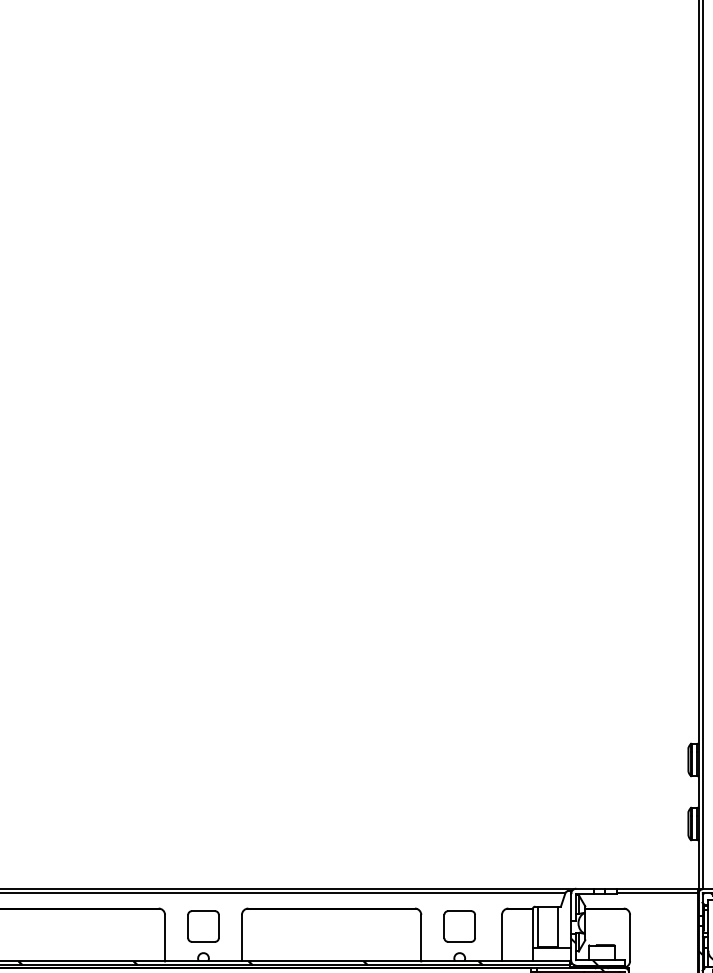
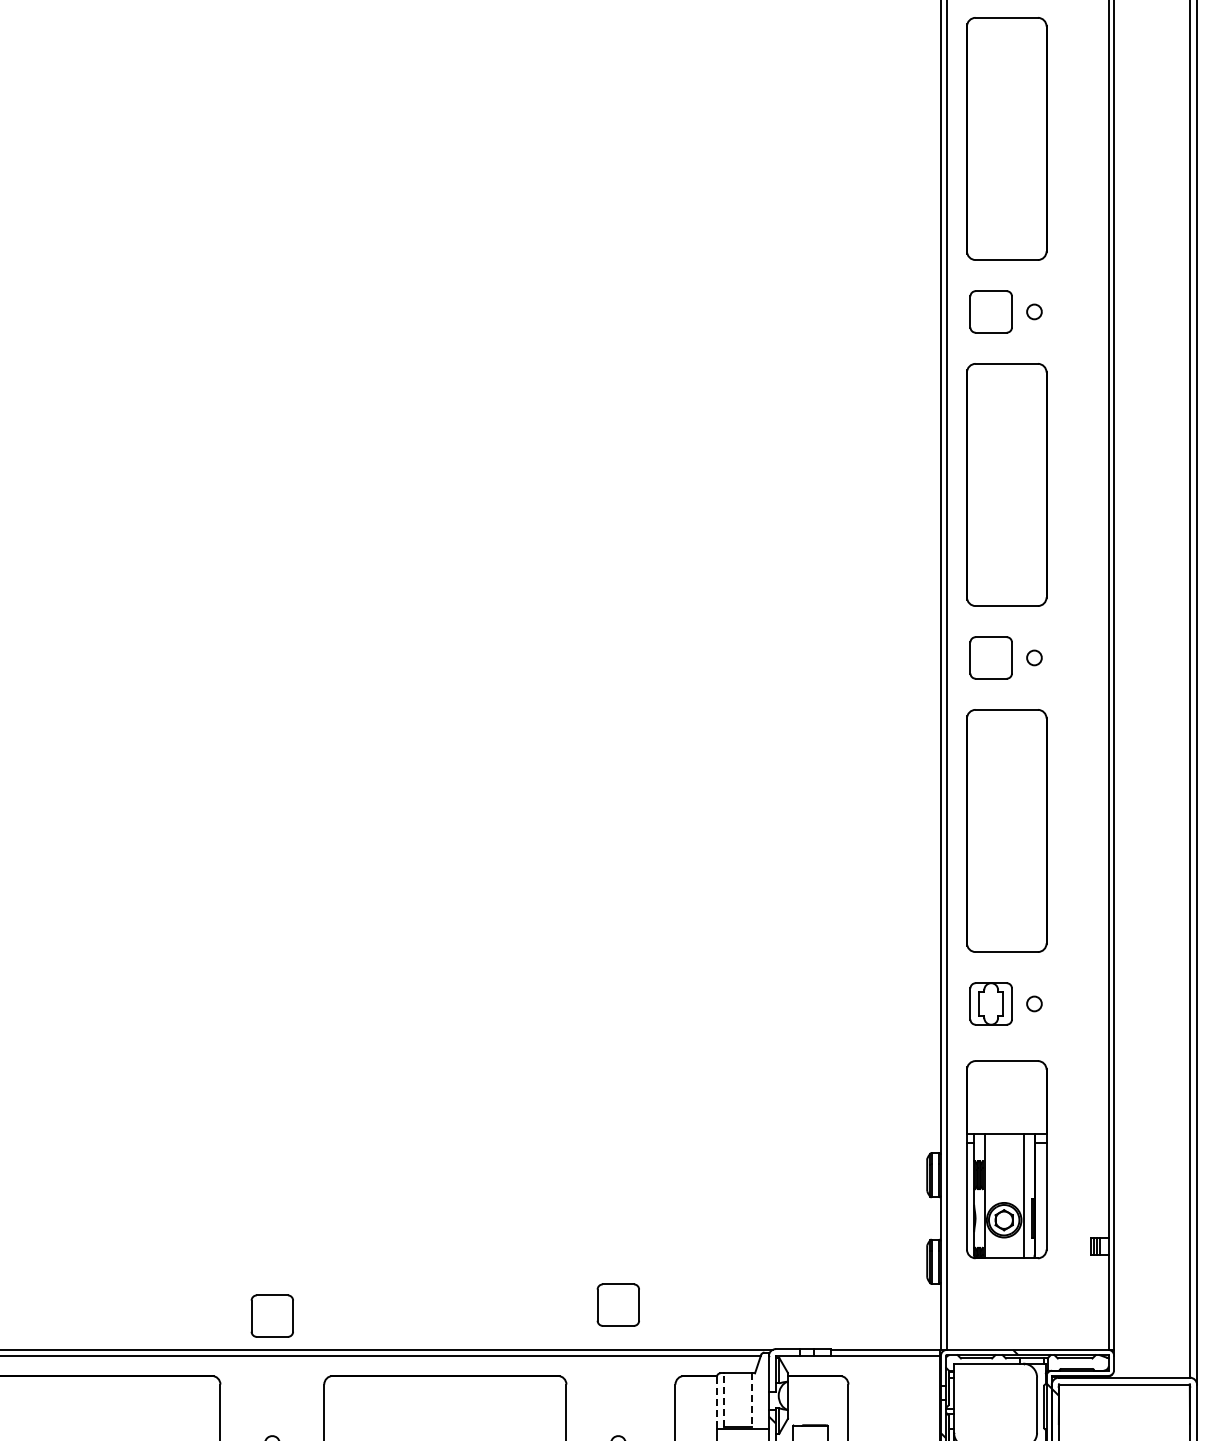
part: (202, 926) -> (271, 1315), moved
part: (459, 926) -> (617, 1304), moved
line: (537, 926) -> (723, 1400), solid -> dashed
line: (558, 926) -> (751, 1400), solid -> dashed
line: (533, 928) -> (717, 1402), solid -> dashed

